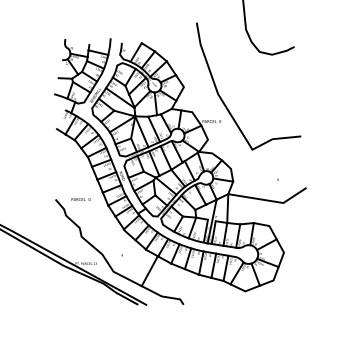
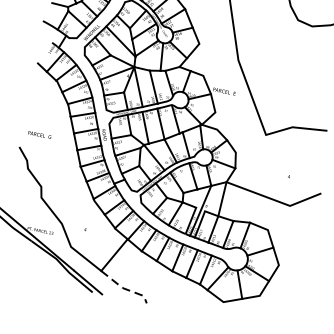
text: (80, 199) -> (39, 134), moved
line: (163, 296) -> (124, 288), solid -> dashed

